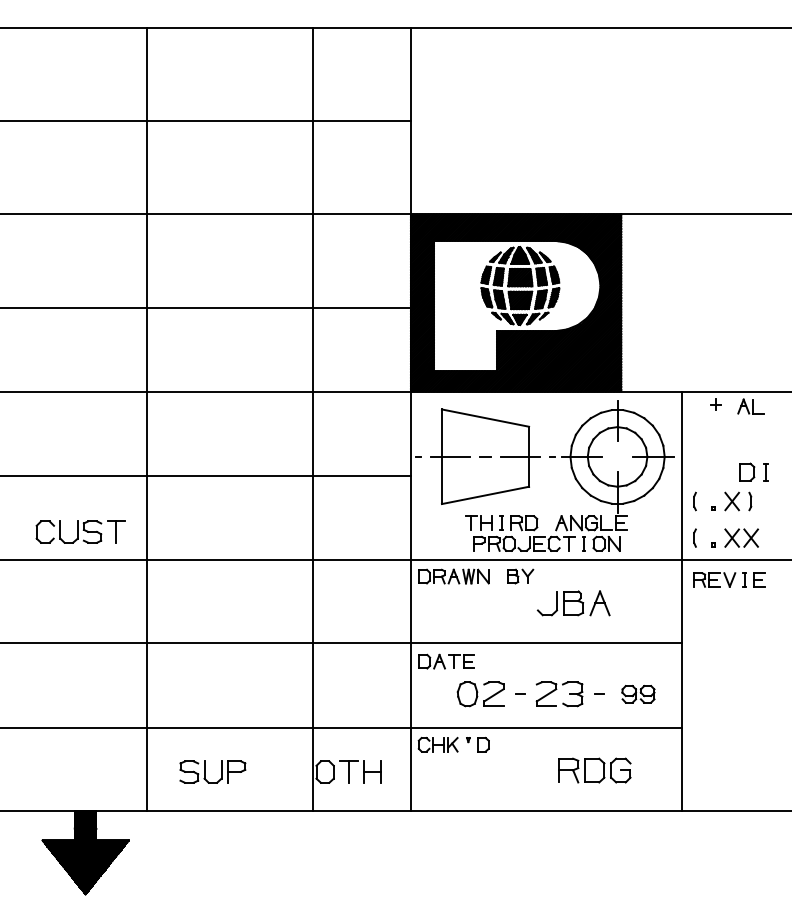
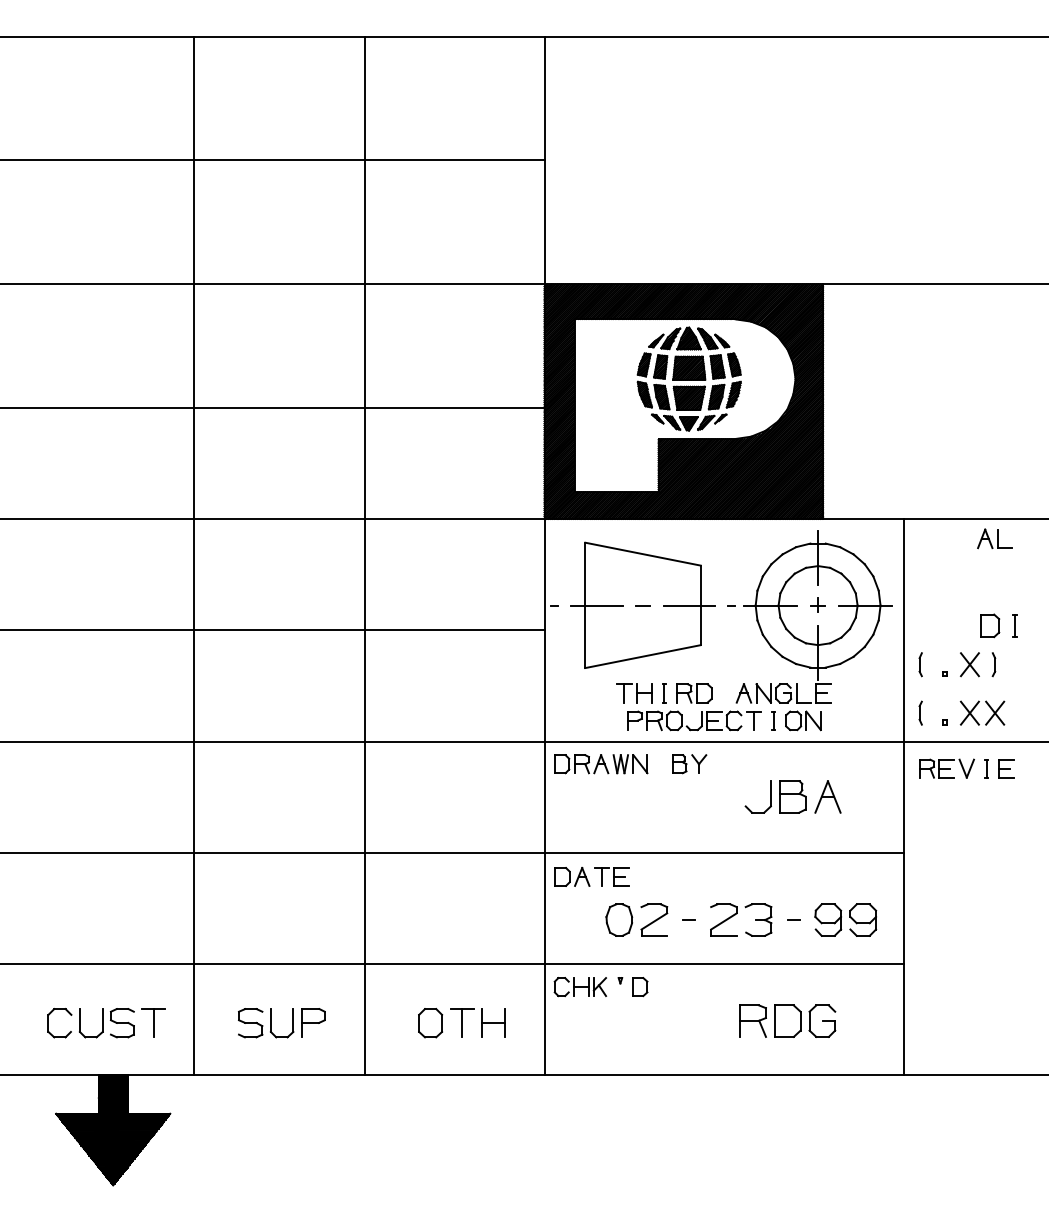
part: (715, 404) -> (817, 605), moved
line: (313, 419) -> (364, 556), moved
part: (80, 531) -> (106, 1022), moved
part: (573, 603) -> (792, 797), moved
part: (638, 694) -> (845, 920), size x1.43

